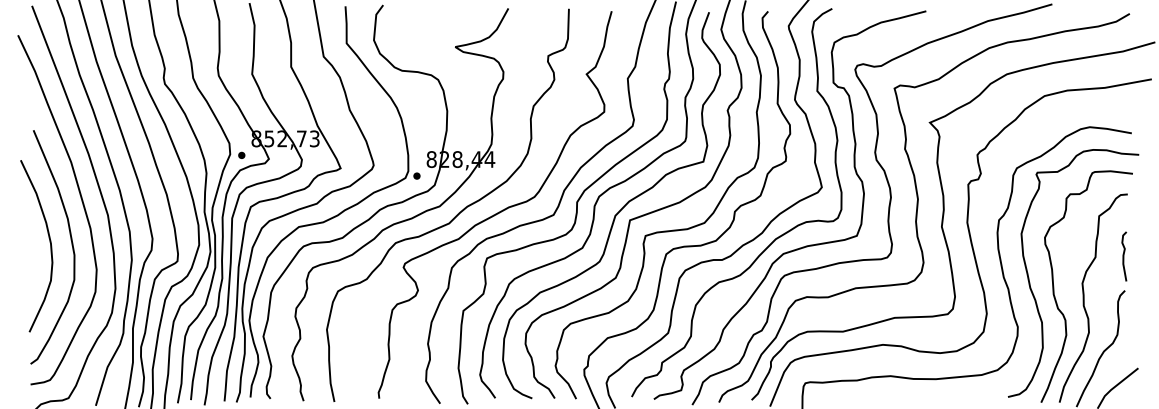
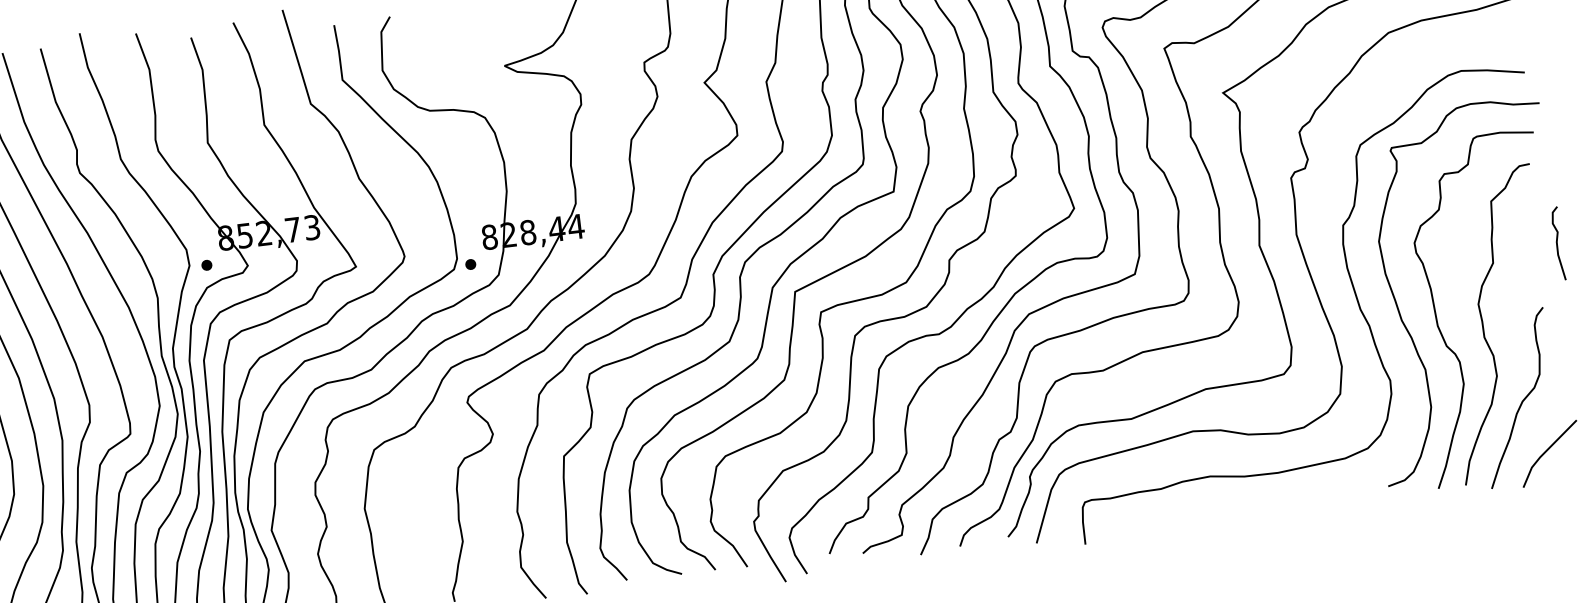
curve: (1124, 256) -> (1558, 243), moved

